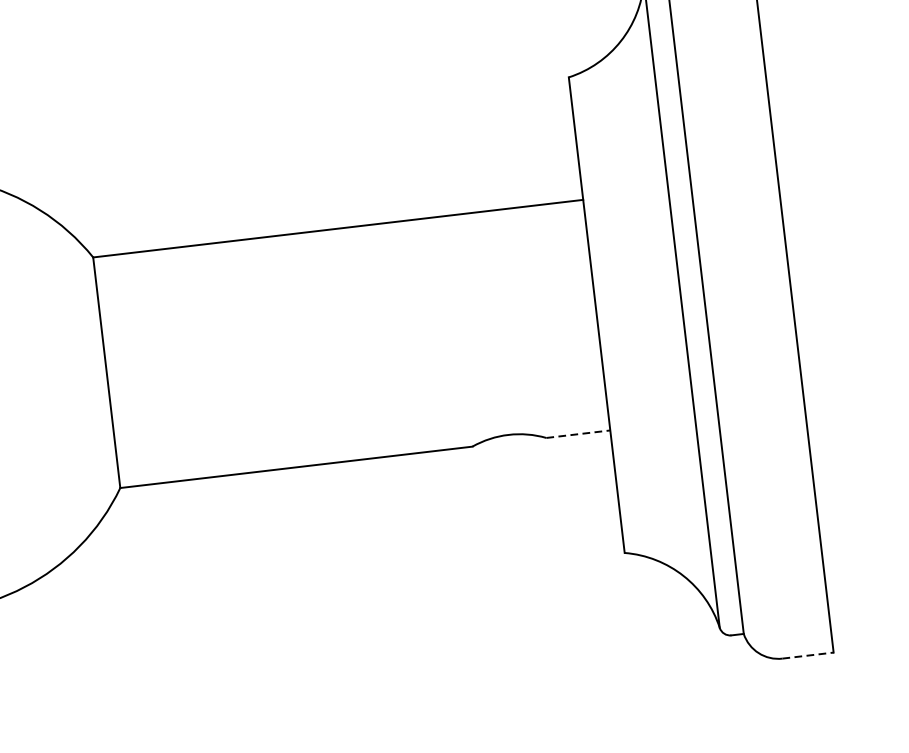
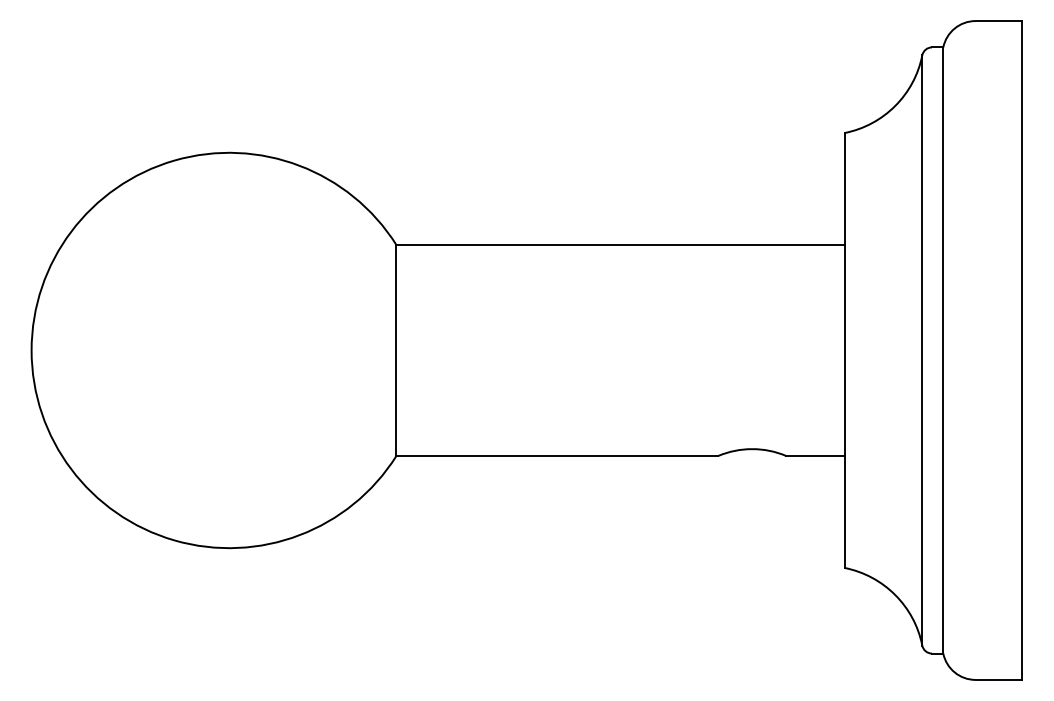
line: (578, 433) -> (815, 455), dashed -> solid
line: (808, 655) -> (999, 679), dashed -> solid

